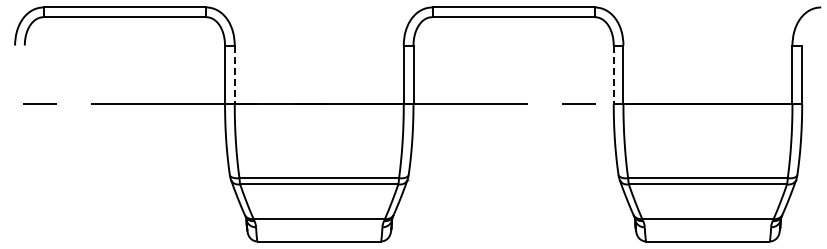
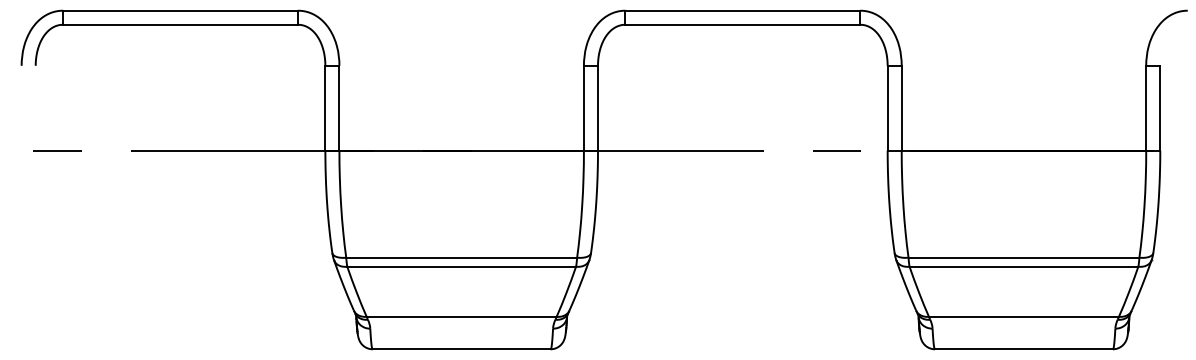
line: (234, 75) -> (339, 109), dashed -> solid
line: (613, 75) -> (887, 109), dashed -> solid

